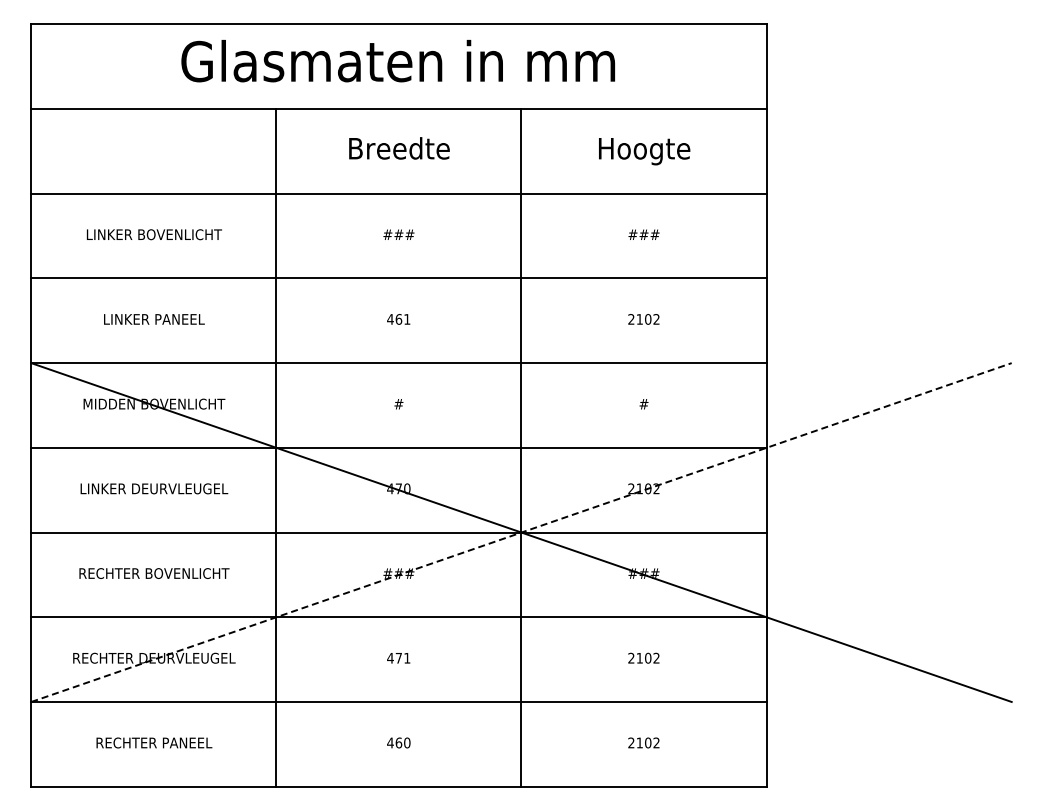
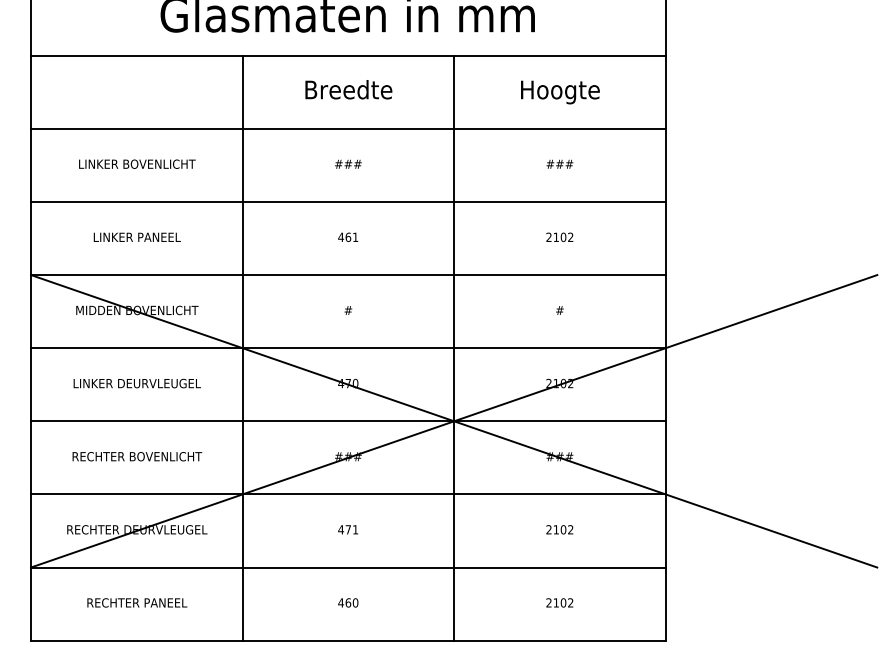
line: (521, 532) -> (454, 421), dashed -> solid

